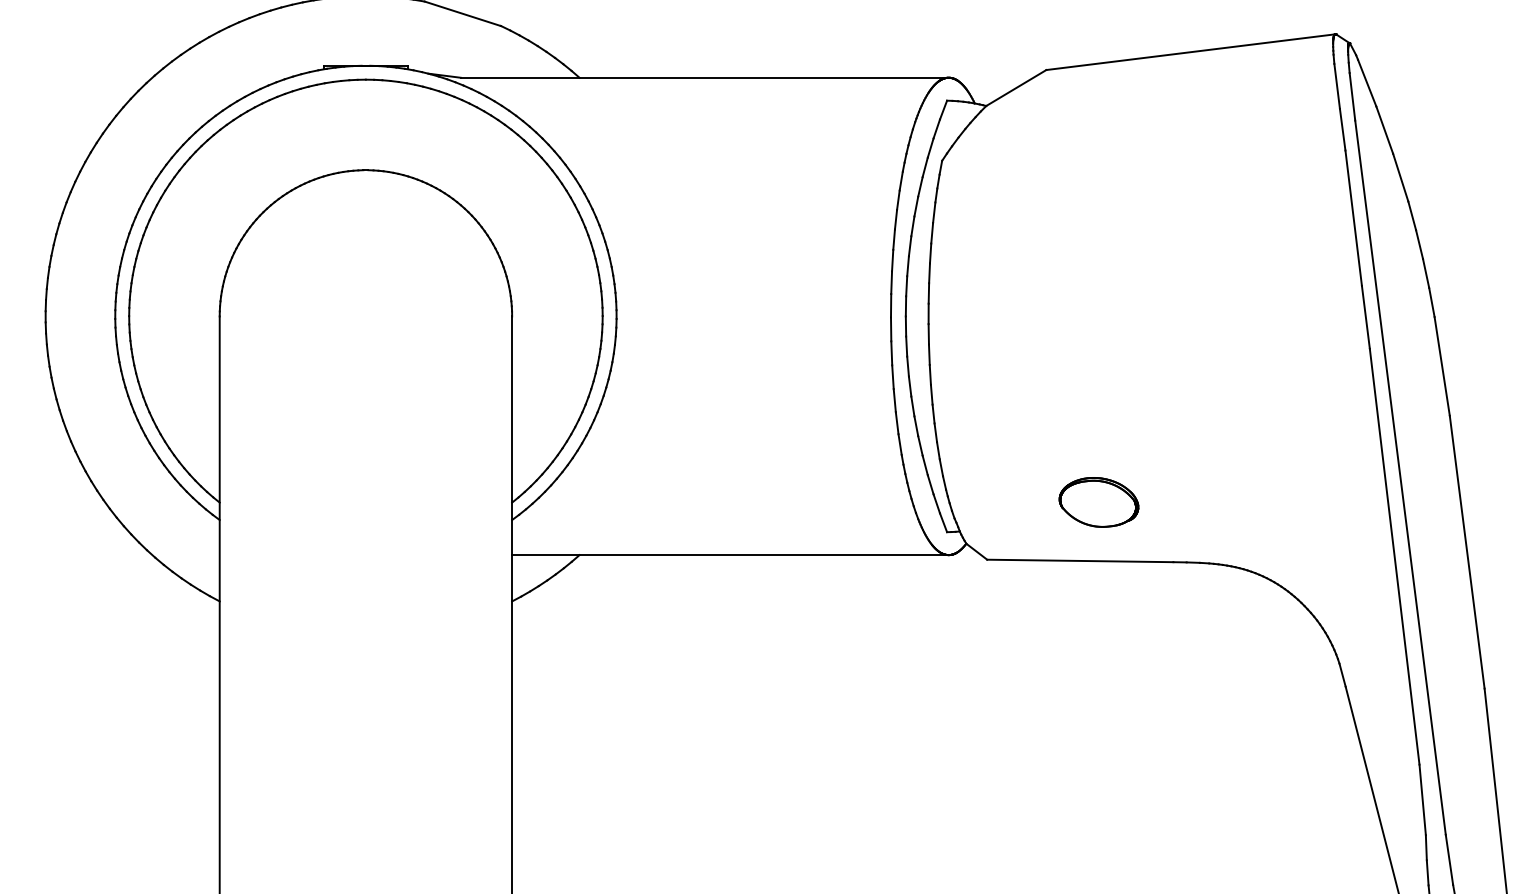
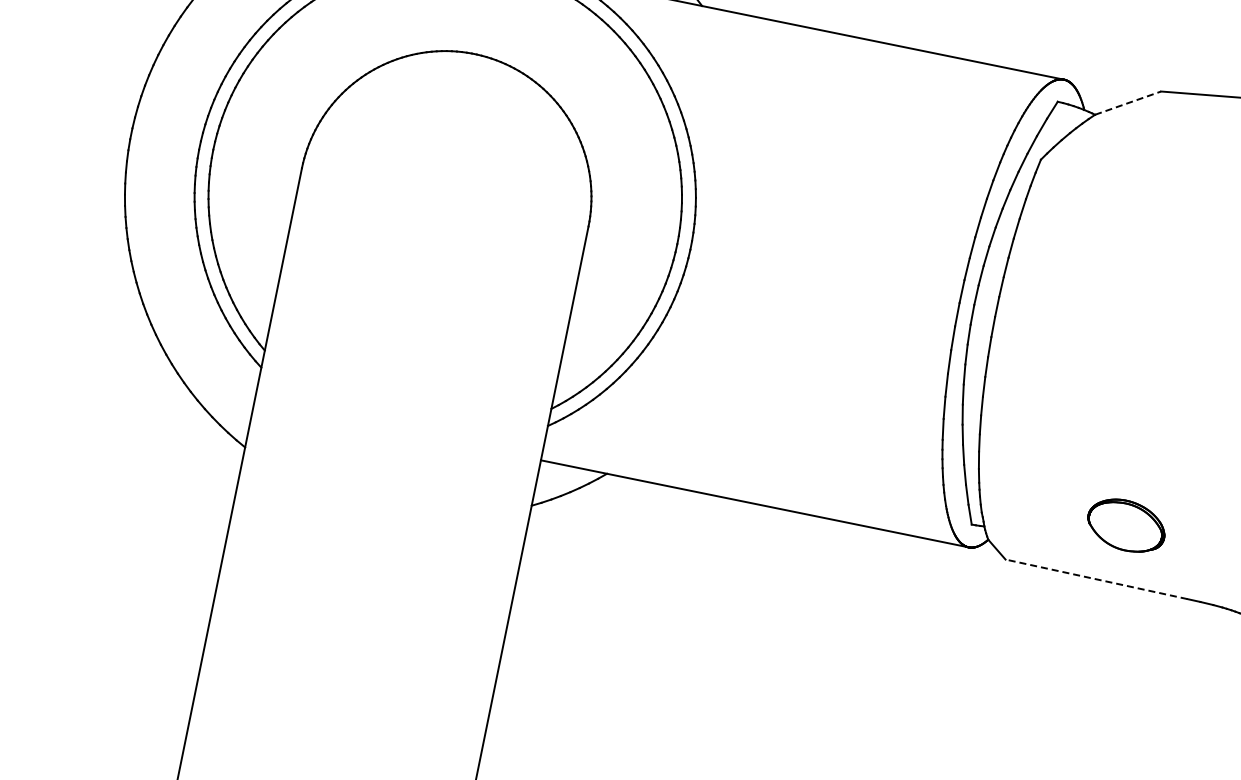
line: (1016, 88) -> (1128, 103), solid -> dashed
line: (1079, 560) -> (1095, 578), solid -> dashed

